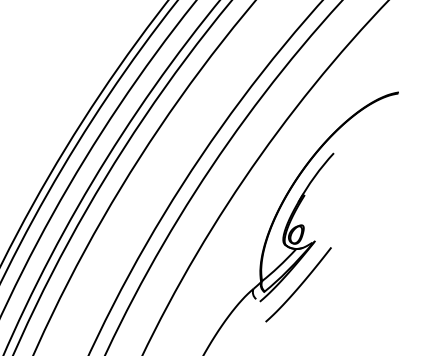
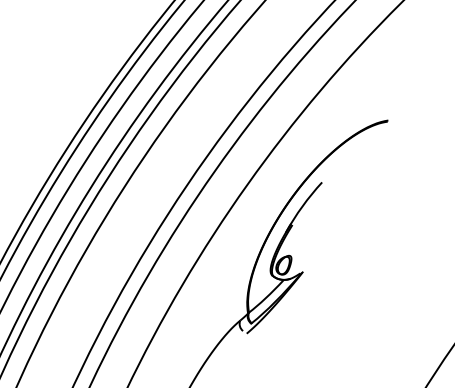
curve: (298, 285) -> (286, 317), removed

